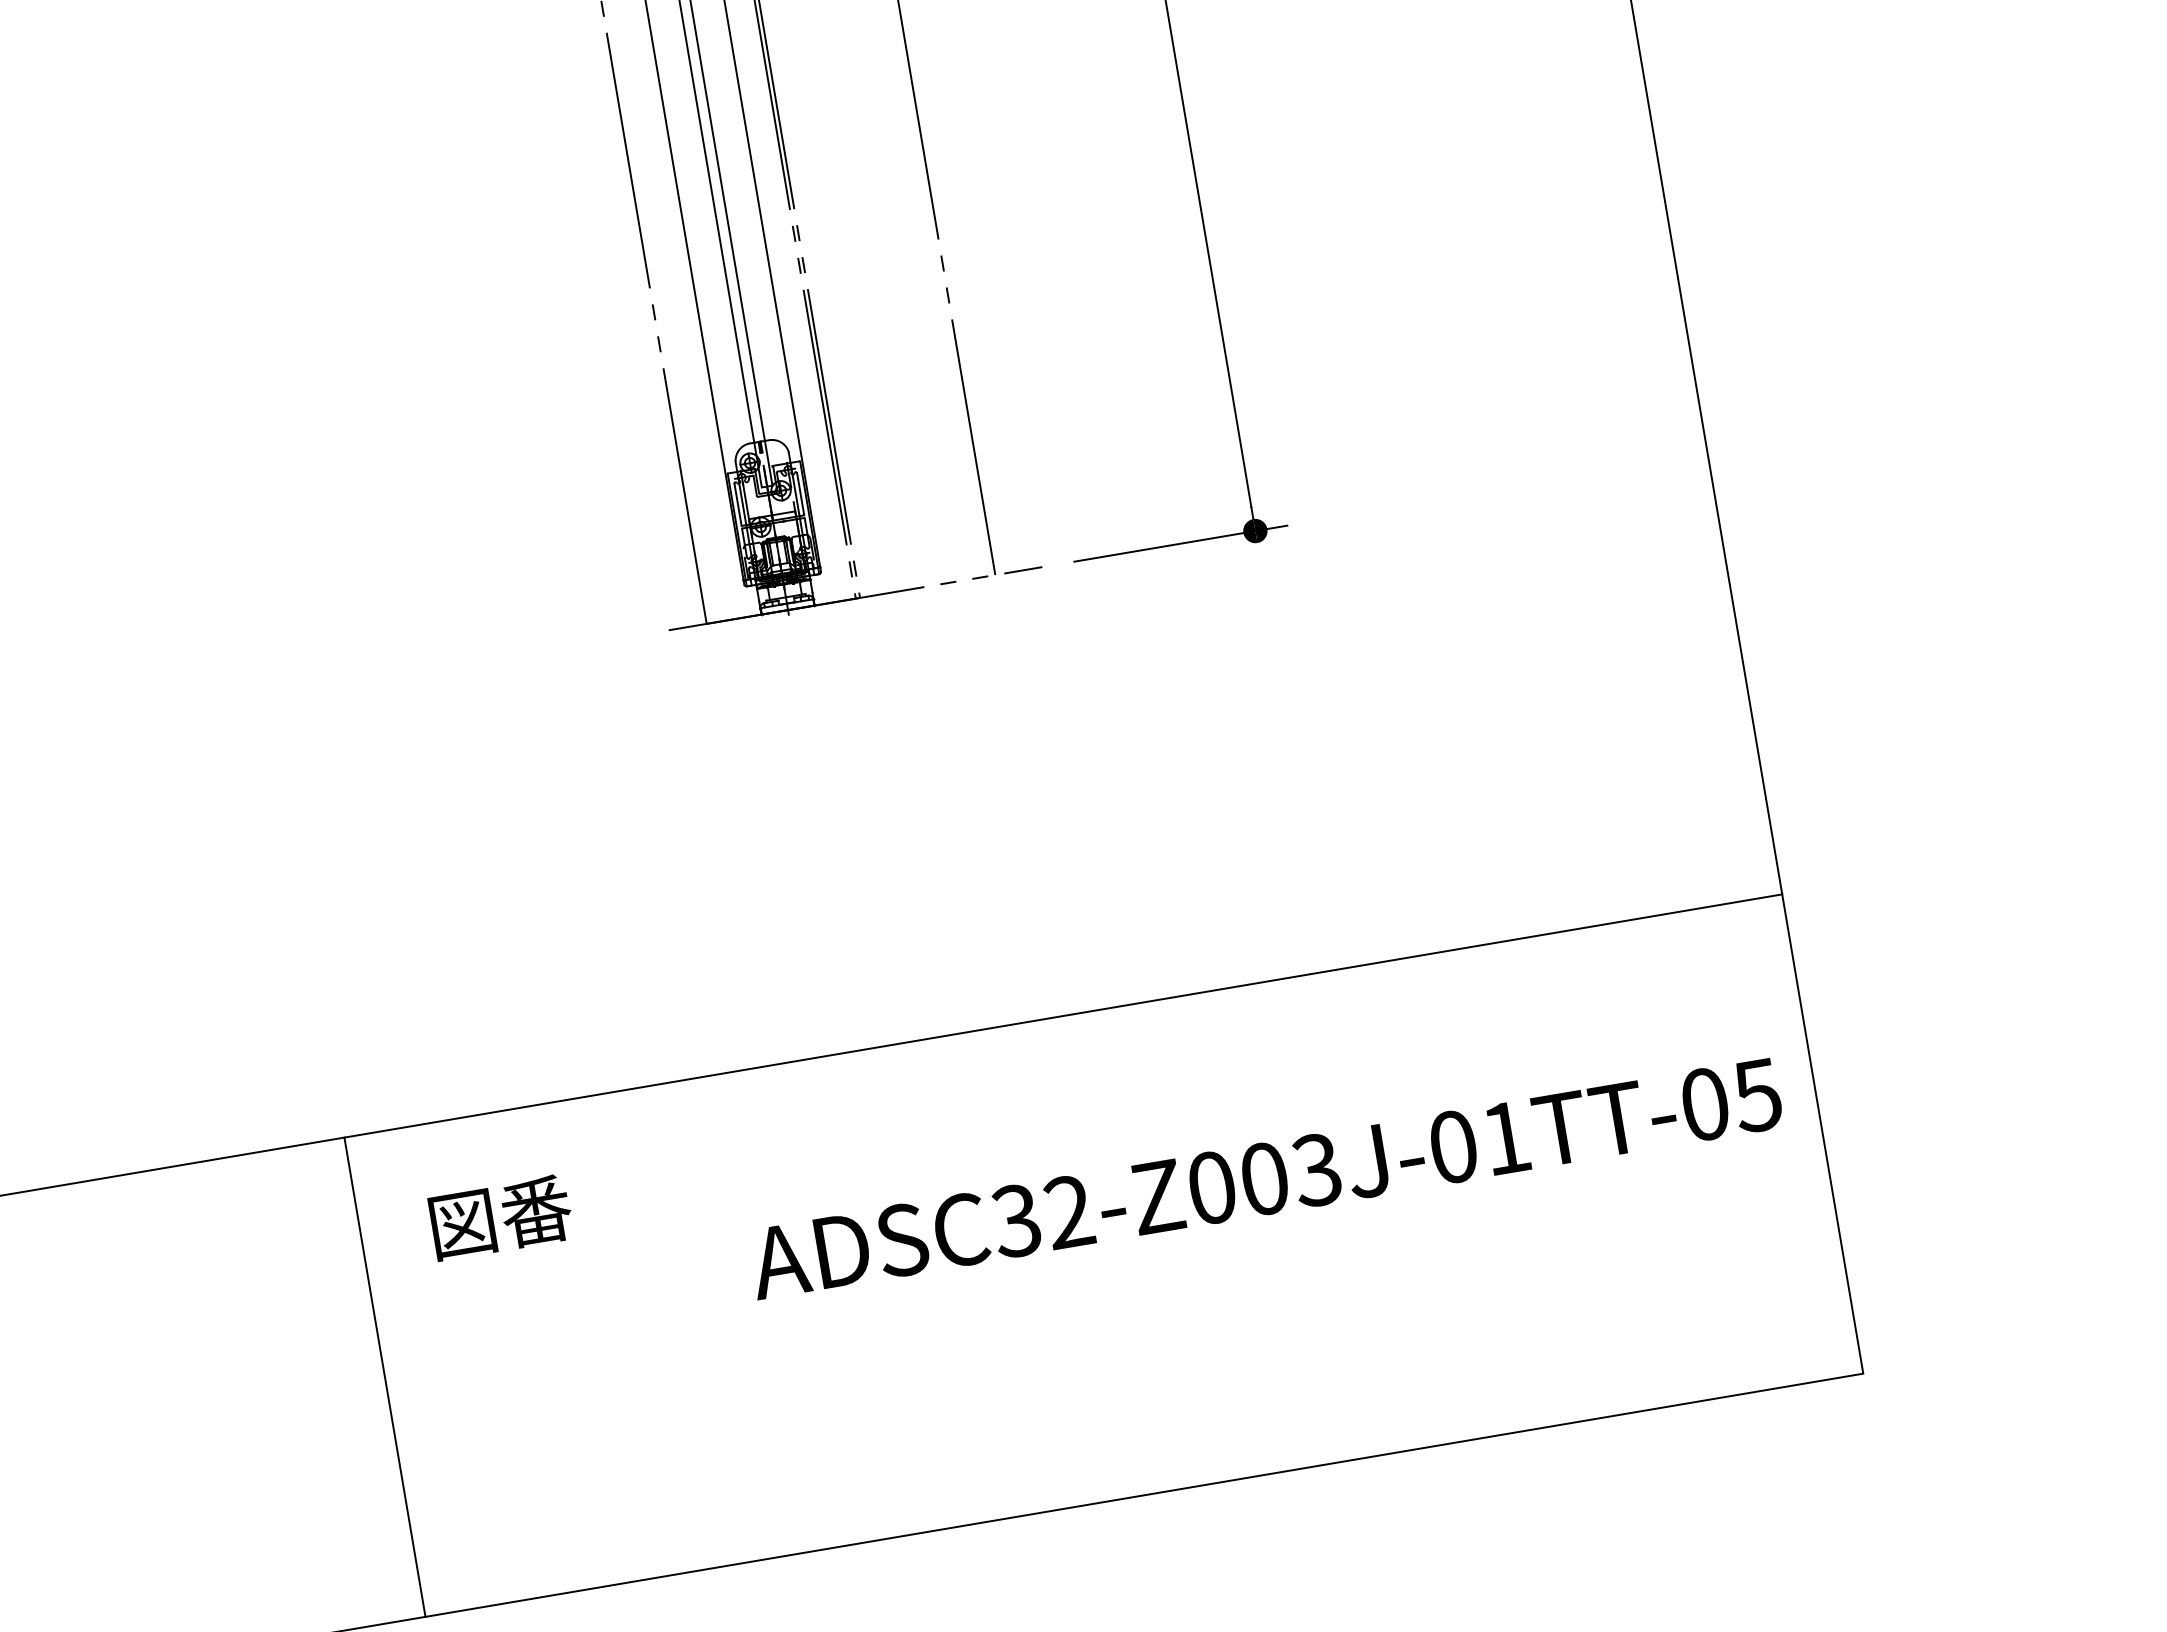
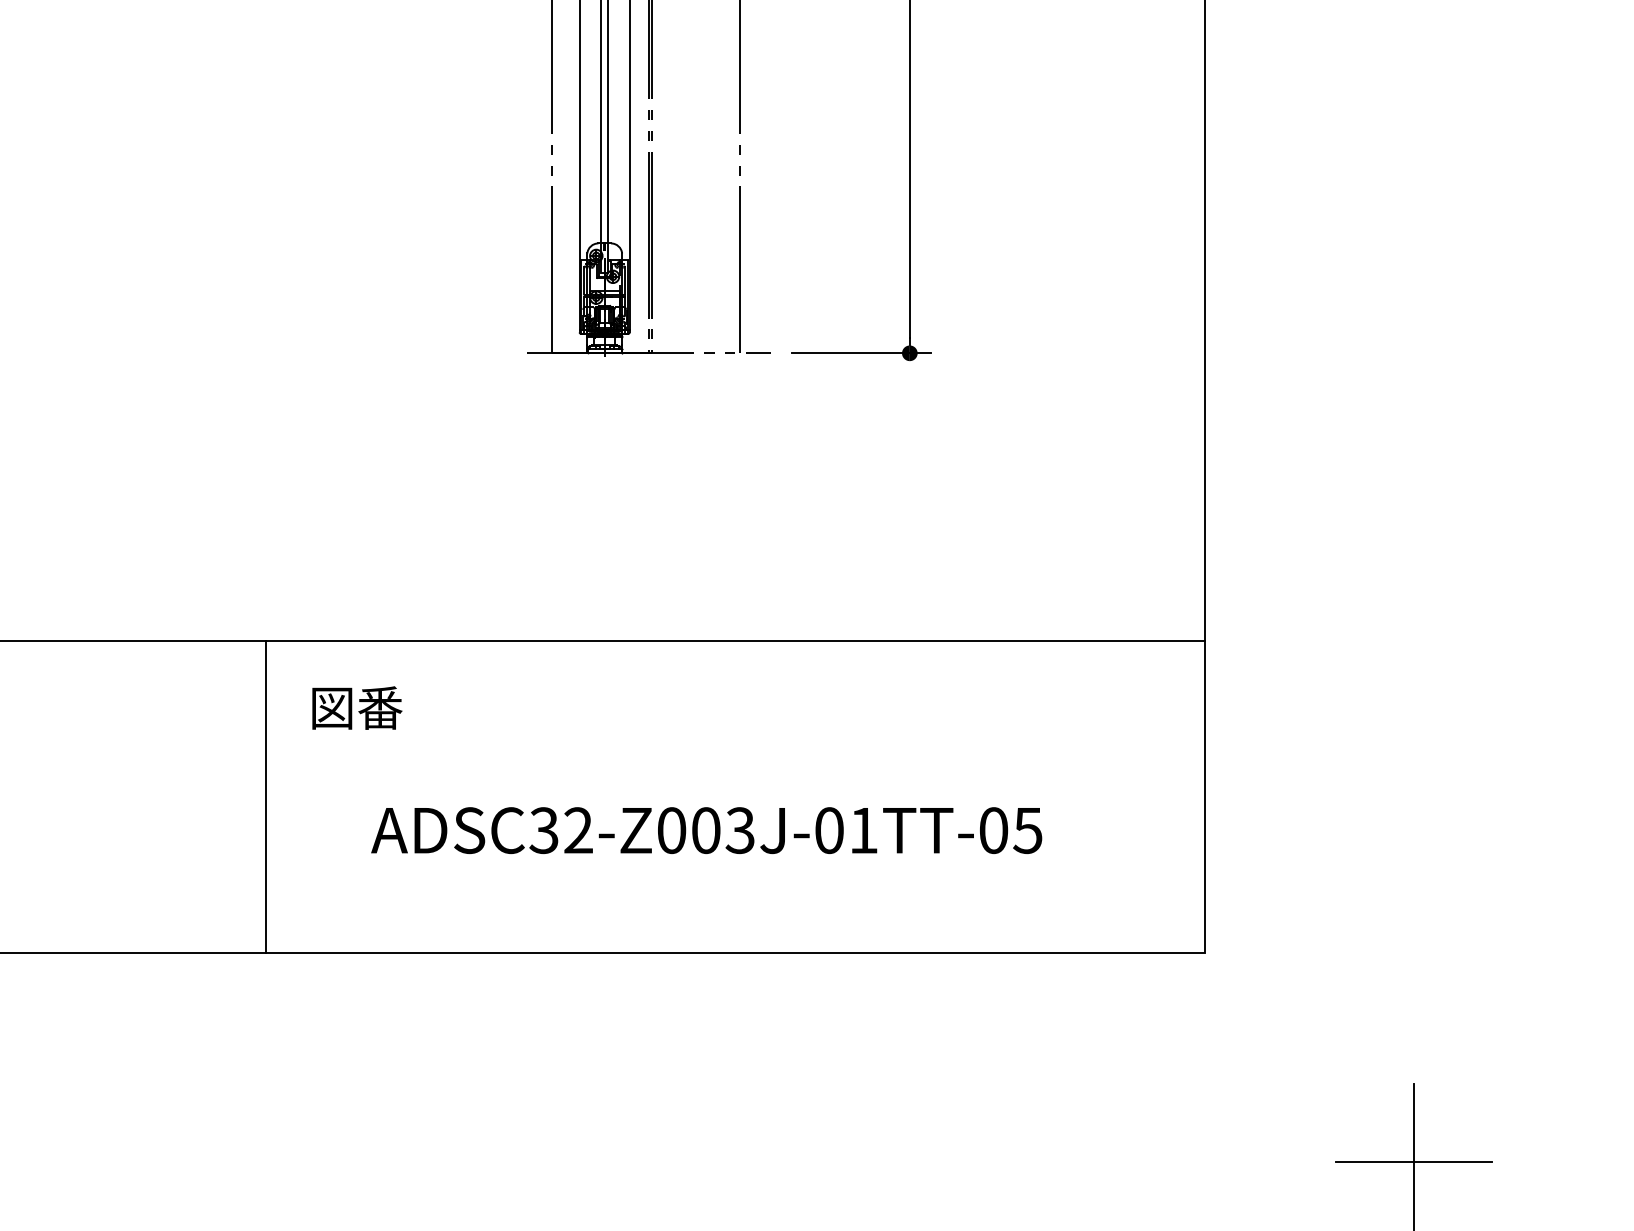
text: (1265, 1178) -> (706, 830), moved

